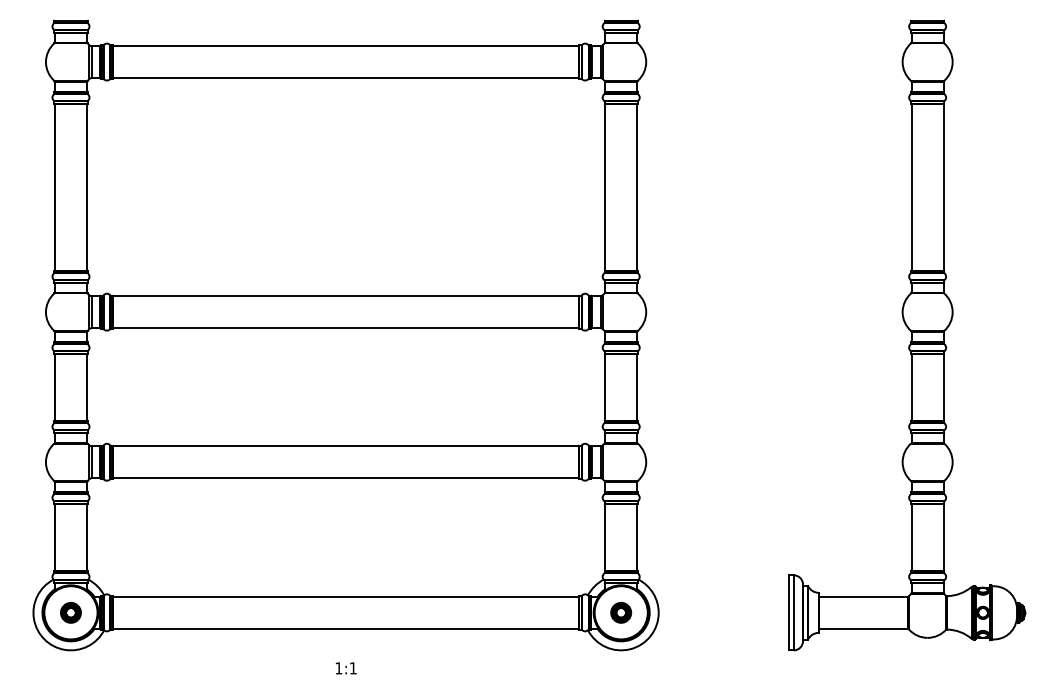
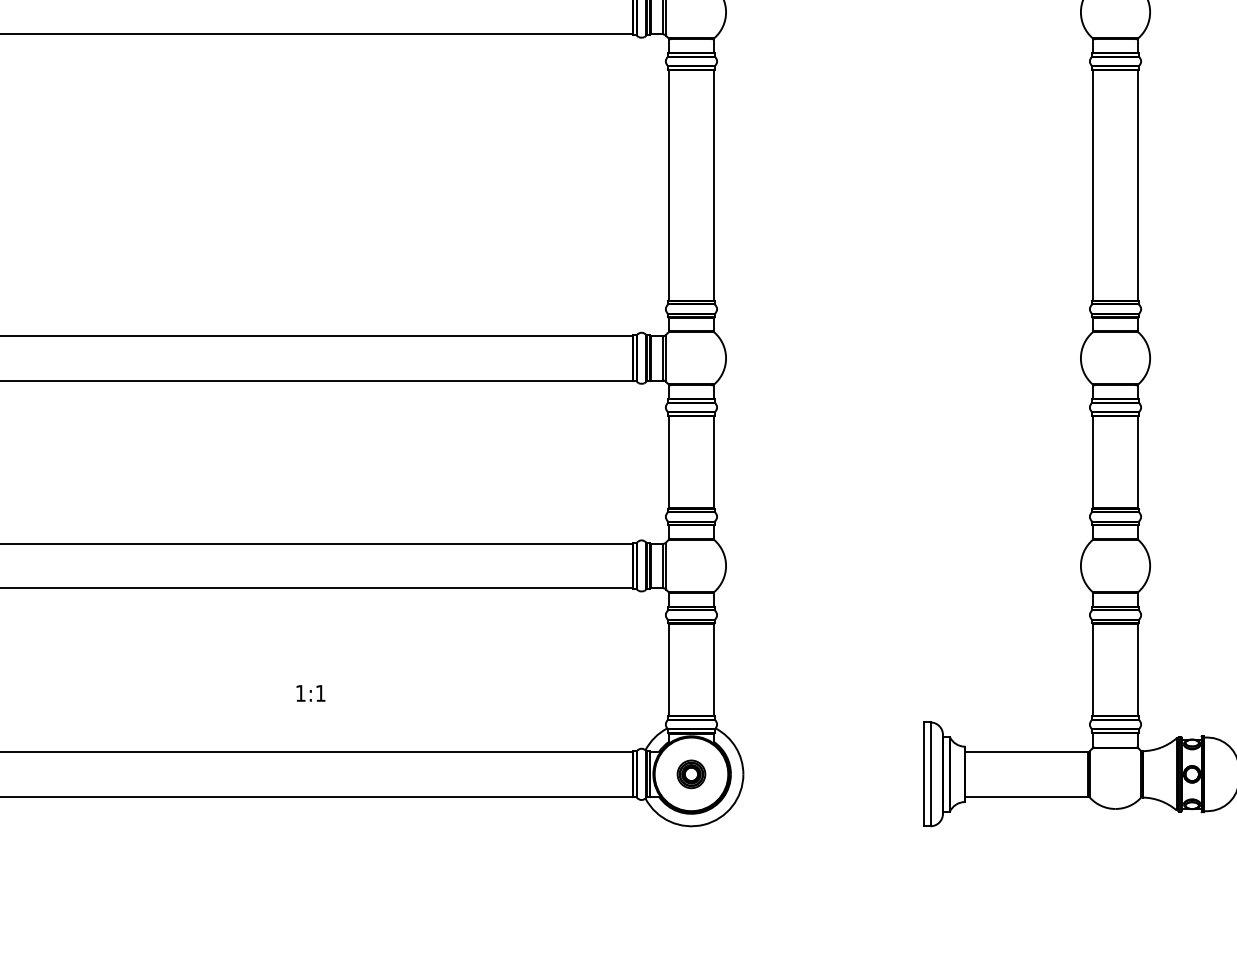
text: (345, 668) -> (309, 693), moved

